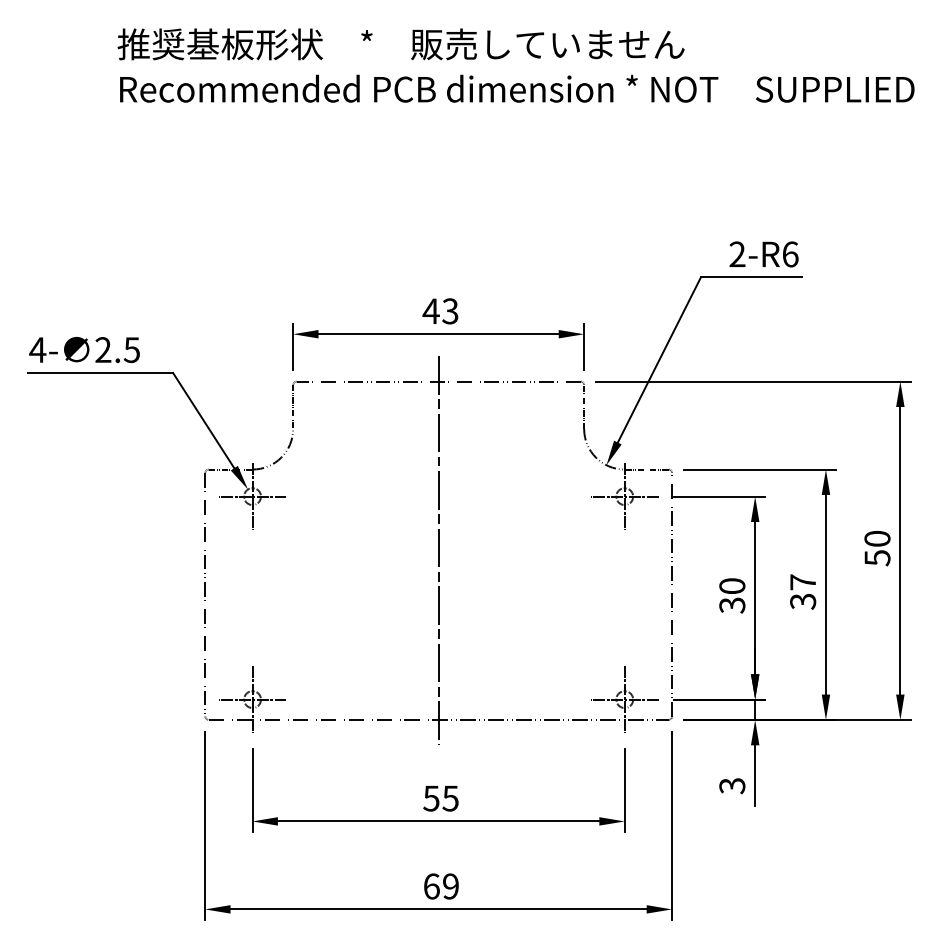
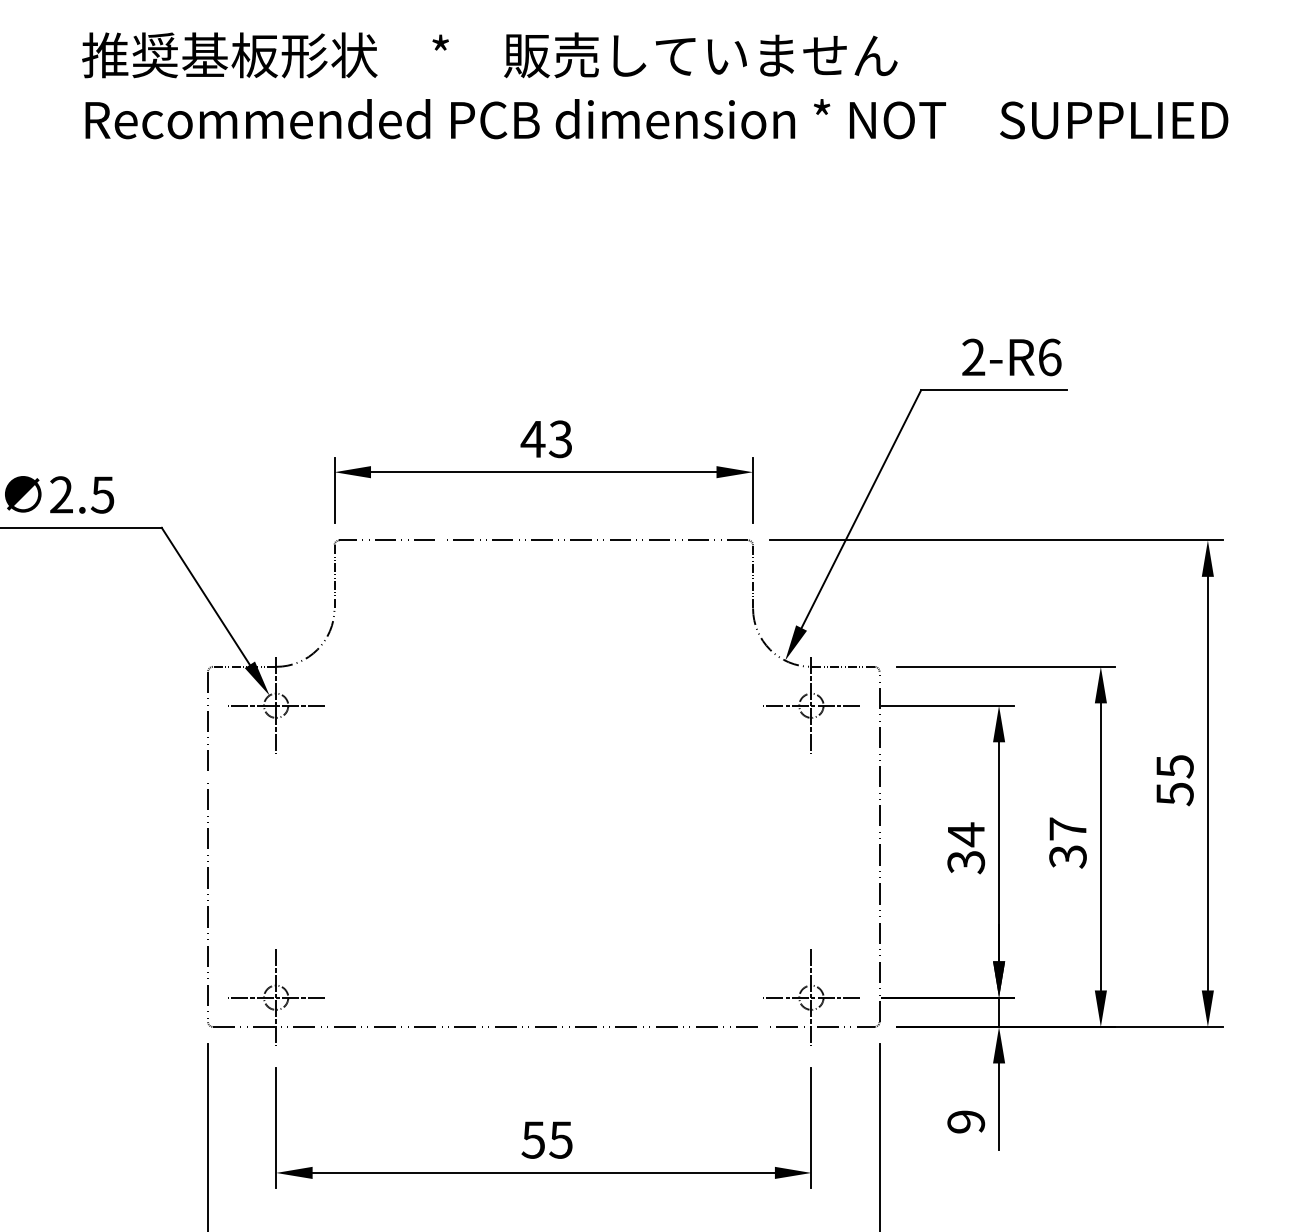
text: (877, 539) -> (1175, 767), 50 -> 55
line: (438, 550) -> (543, 783), removed
text: (732, 585) -> (966, 833), 30 -> 34
text: (732, 786) -> (966, 1122), 3 -> 9

